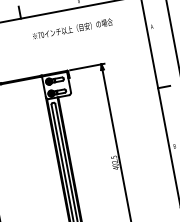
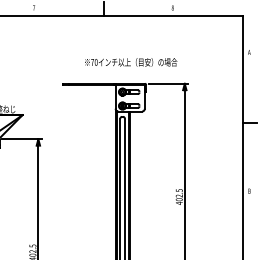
text: (73, 29) -> (131, 62), moved

